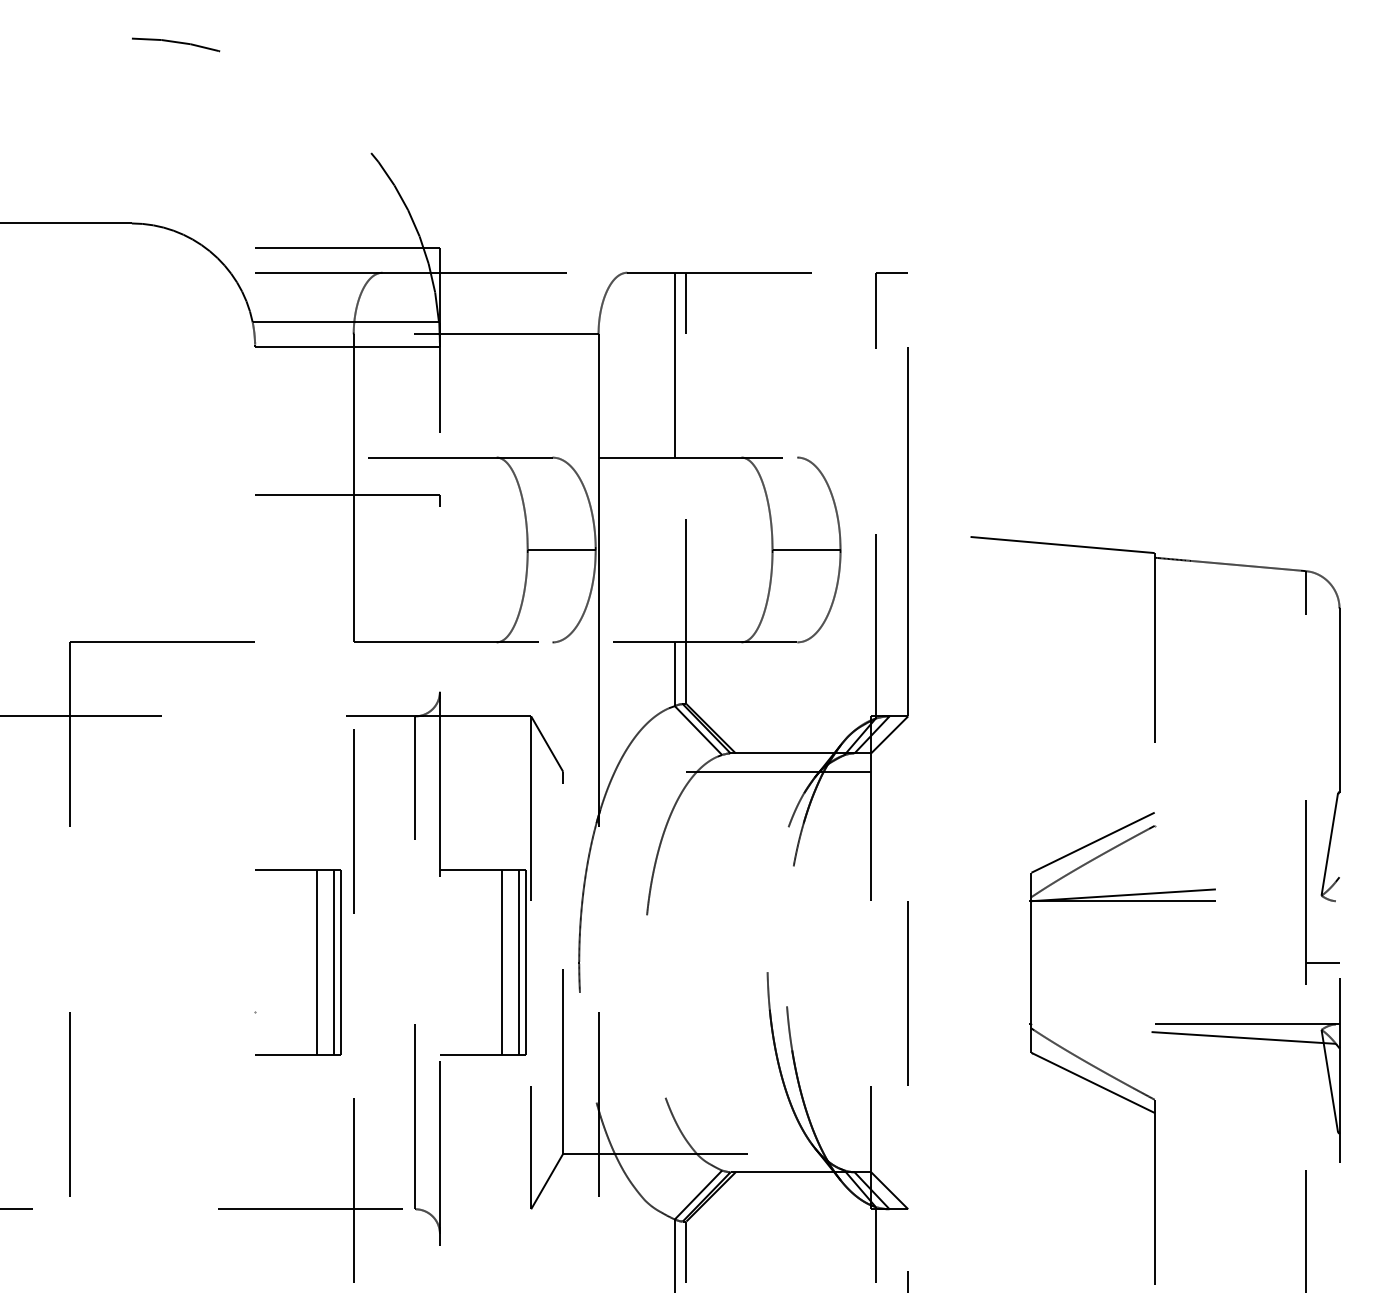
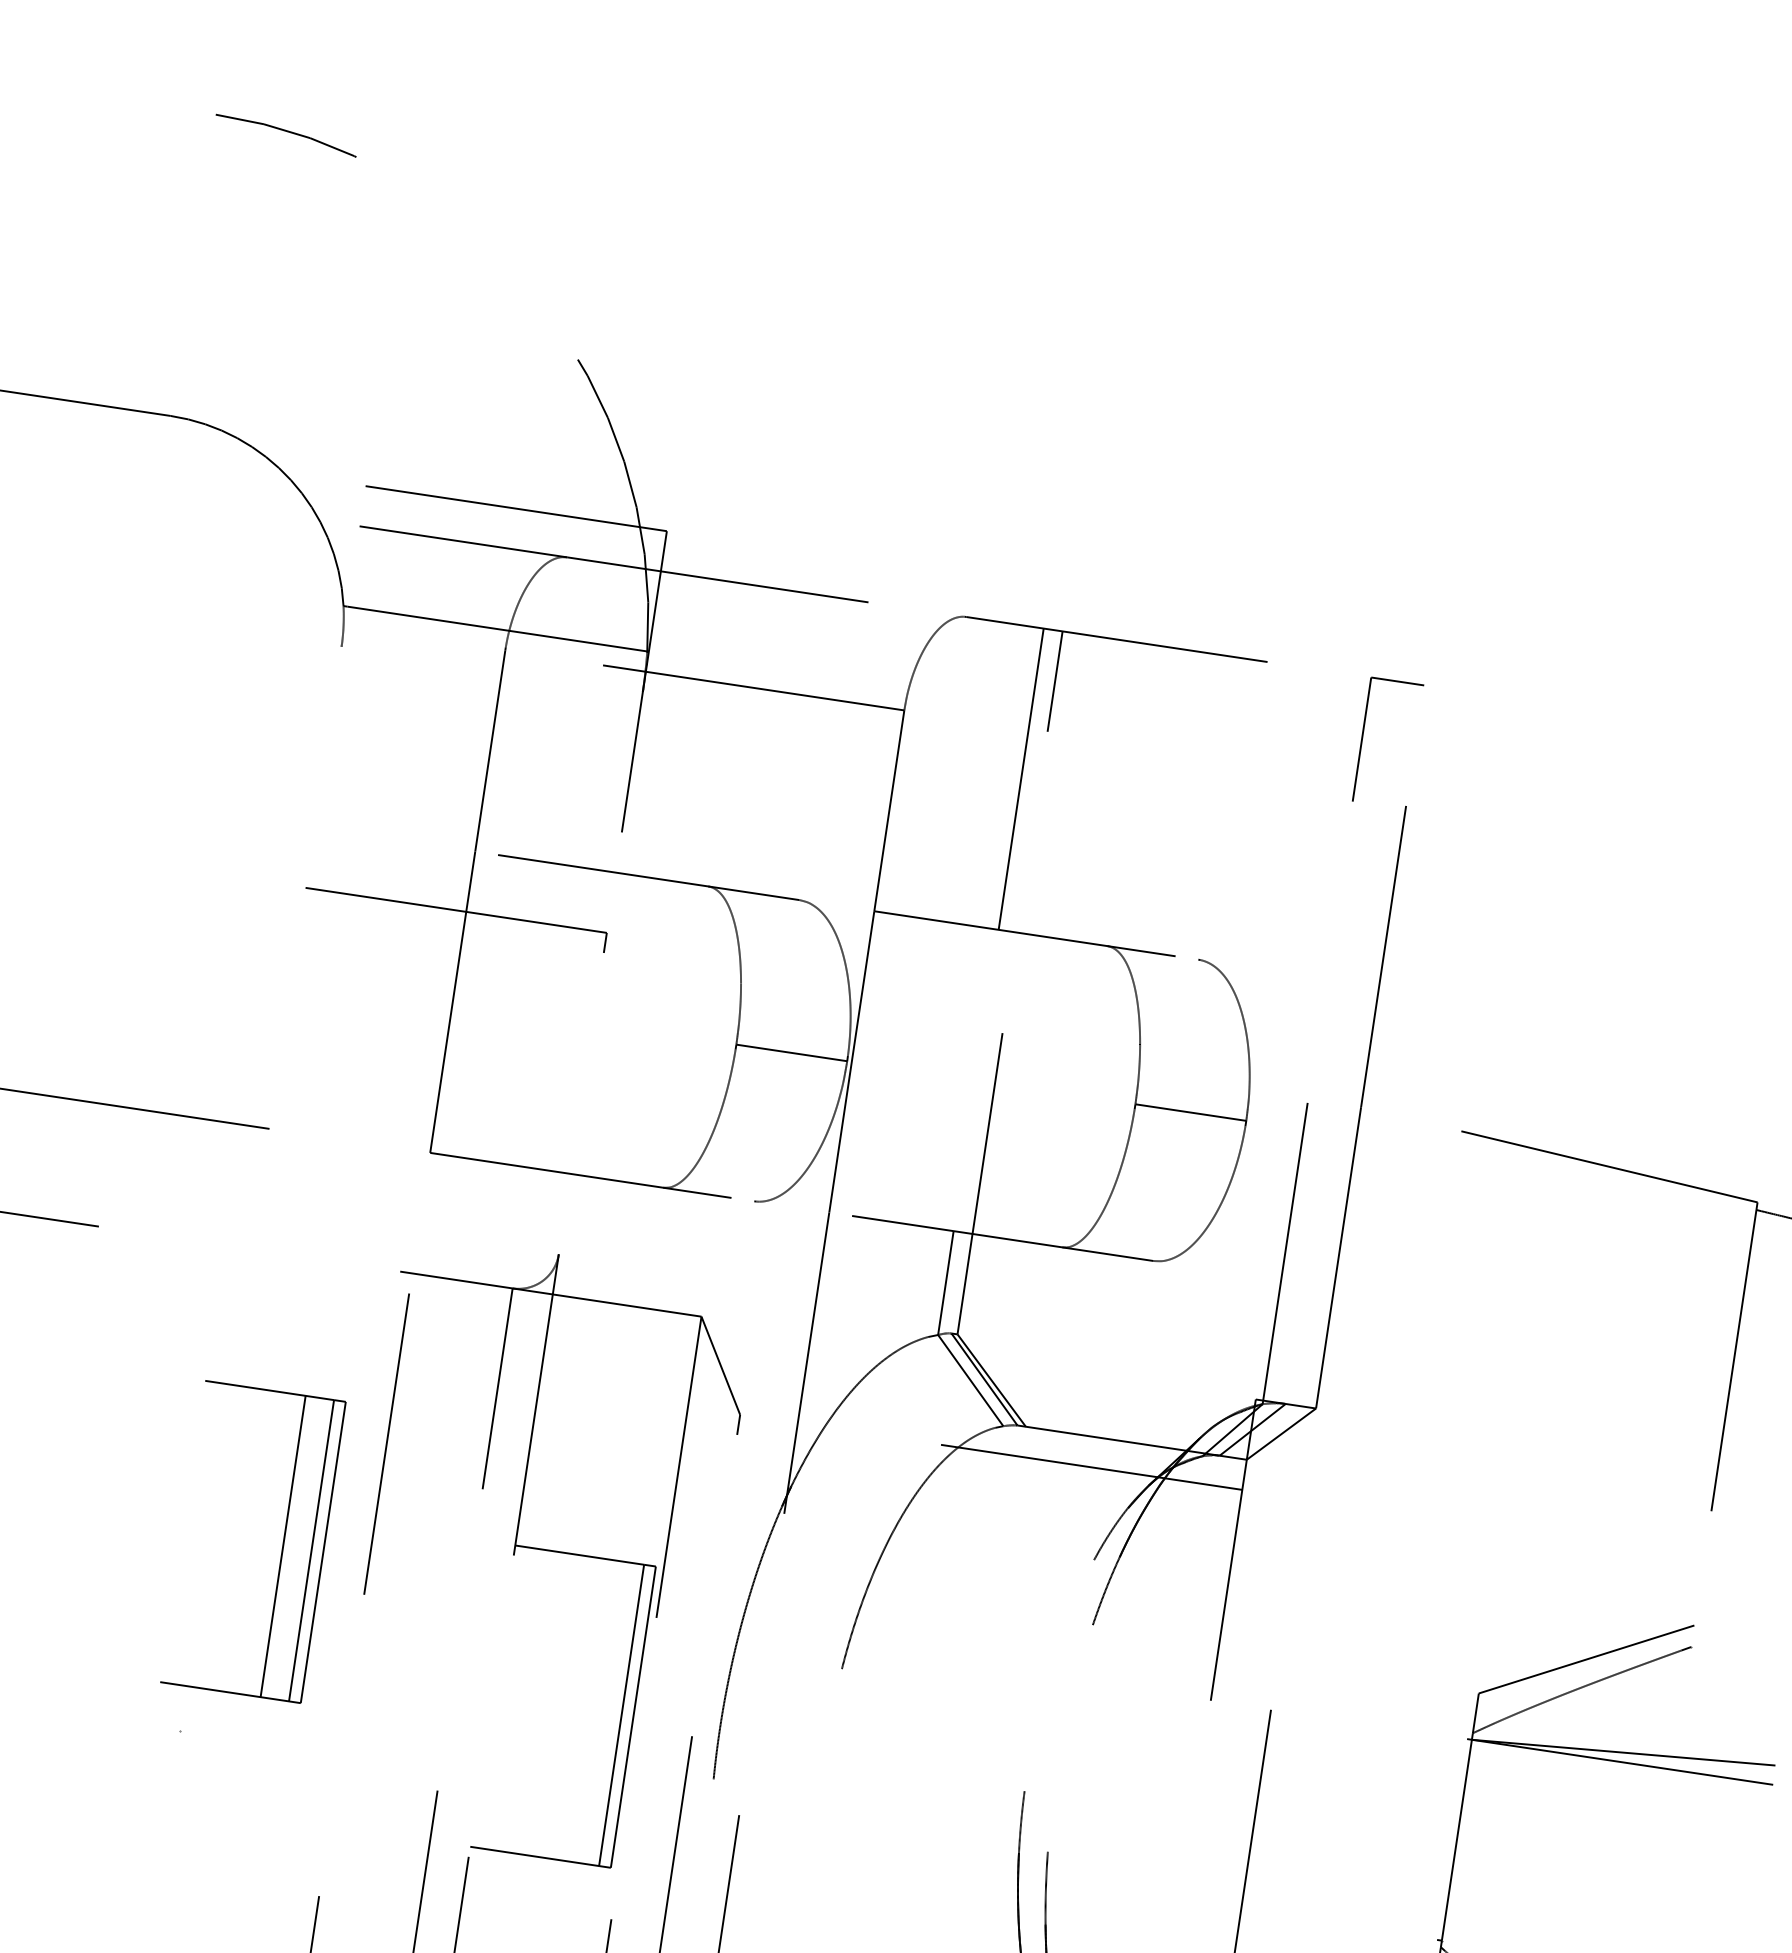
line: (347, 346) -> (492, 669), removed
part: (316, 962) -> (282, 1545), moved
line: (501, 962) -> (593, 1710), removed

